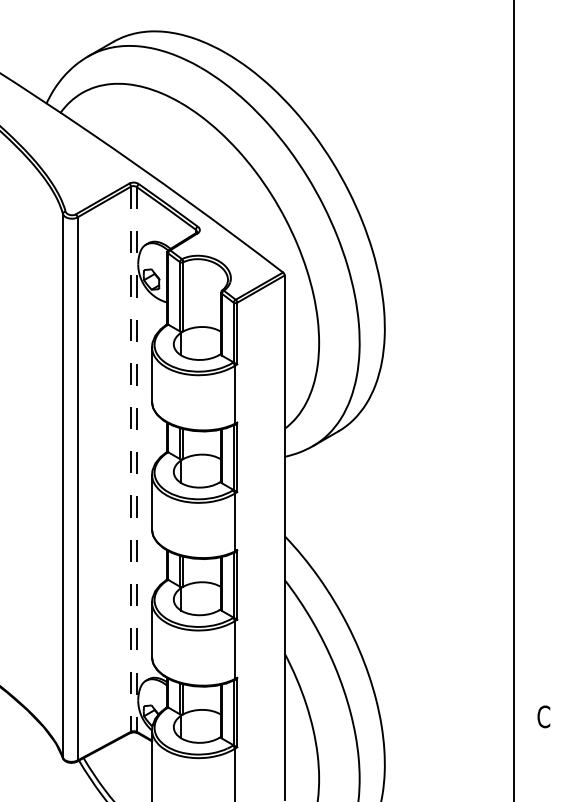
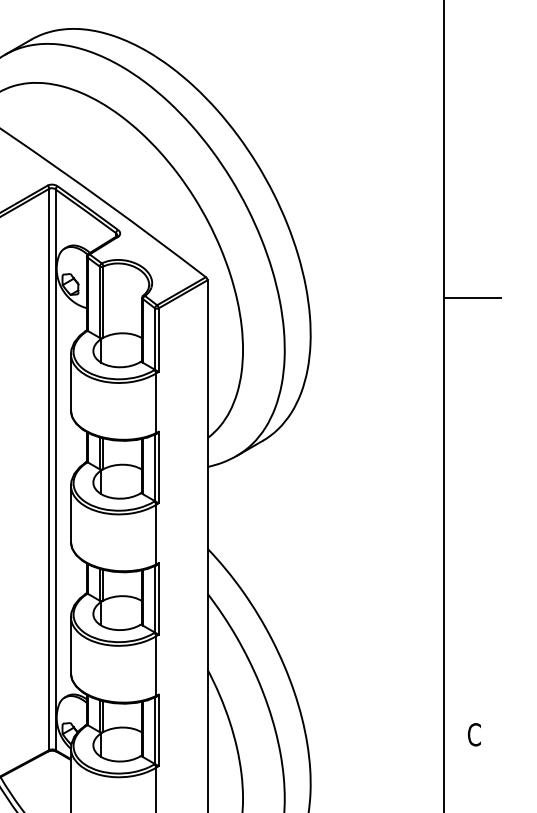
line: (541, 292) -> (471, 297), added
line: (130, 459) -> (48, 469), dashed -> solid
line: (137, 460) -> (55, 470), dashed -> solid

